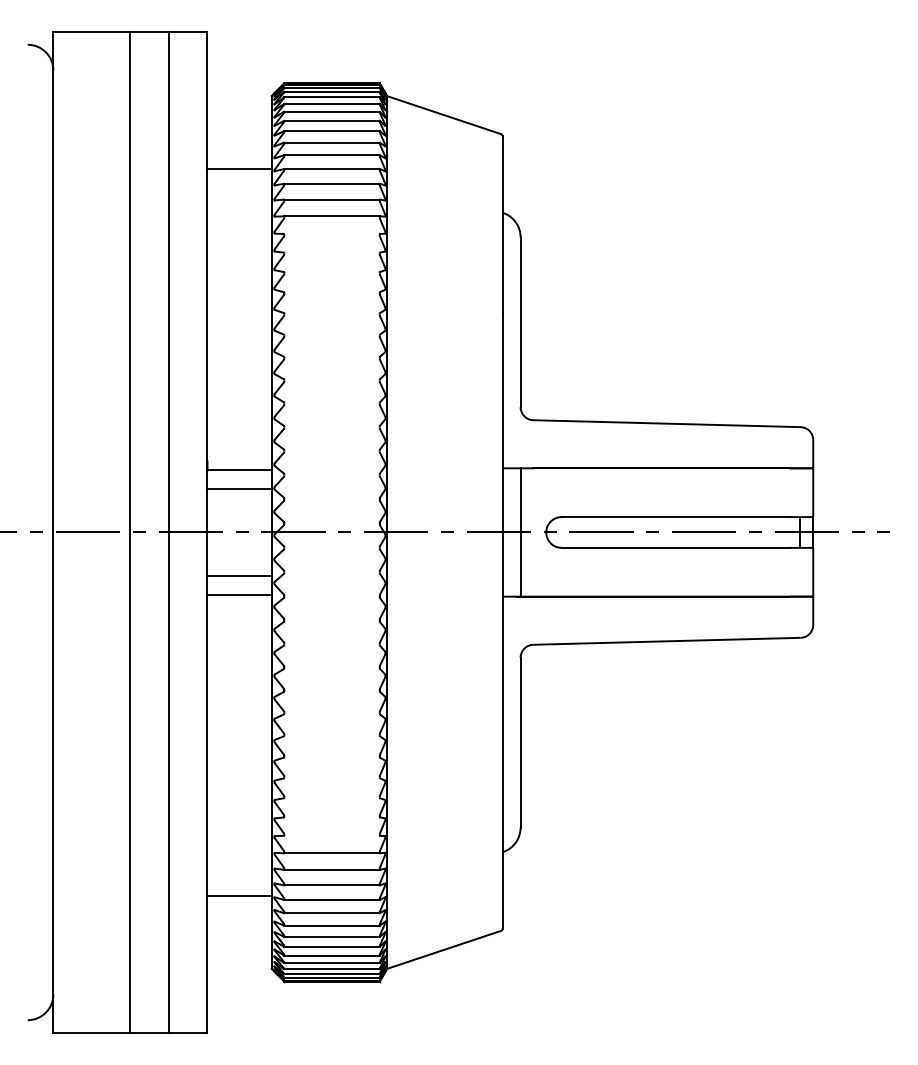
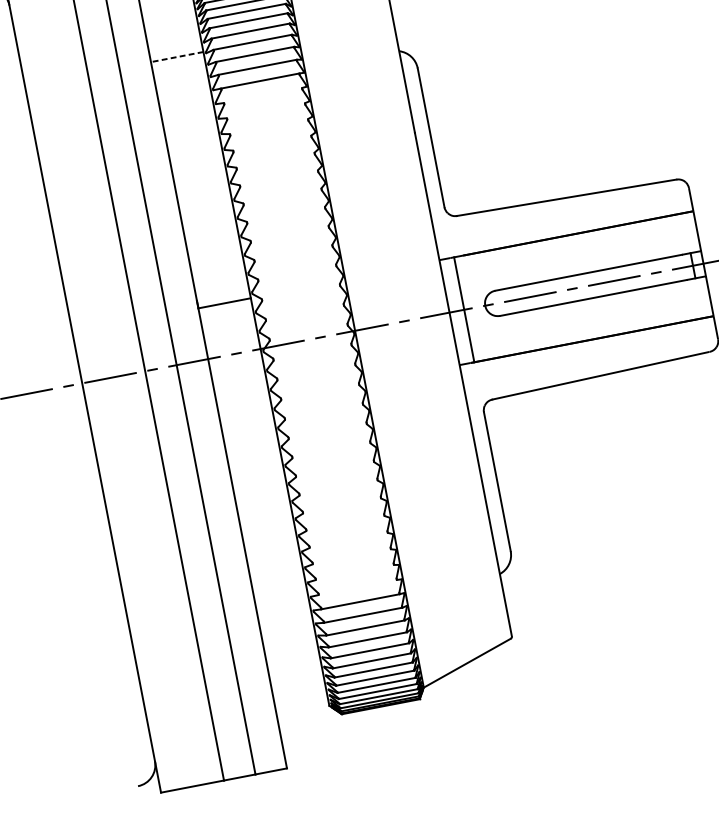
line: (239, 169) -> (177, 57), solid -> dashed
line: (239, 488) -> (227, 318), removed
line: (239, 576) -> (241, 390), removed
line: (239, 594) -> (244, 404), removed
line: (239, 895) -> (291, 650), removed

